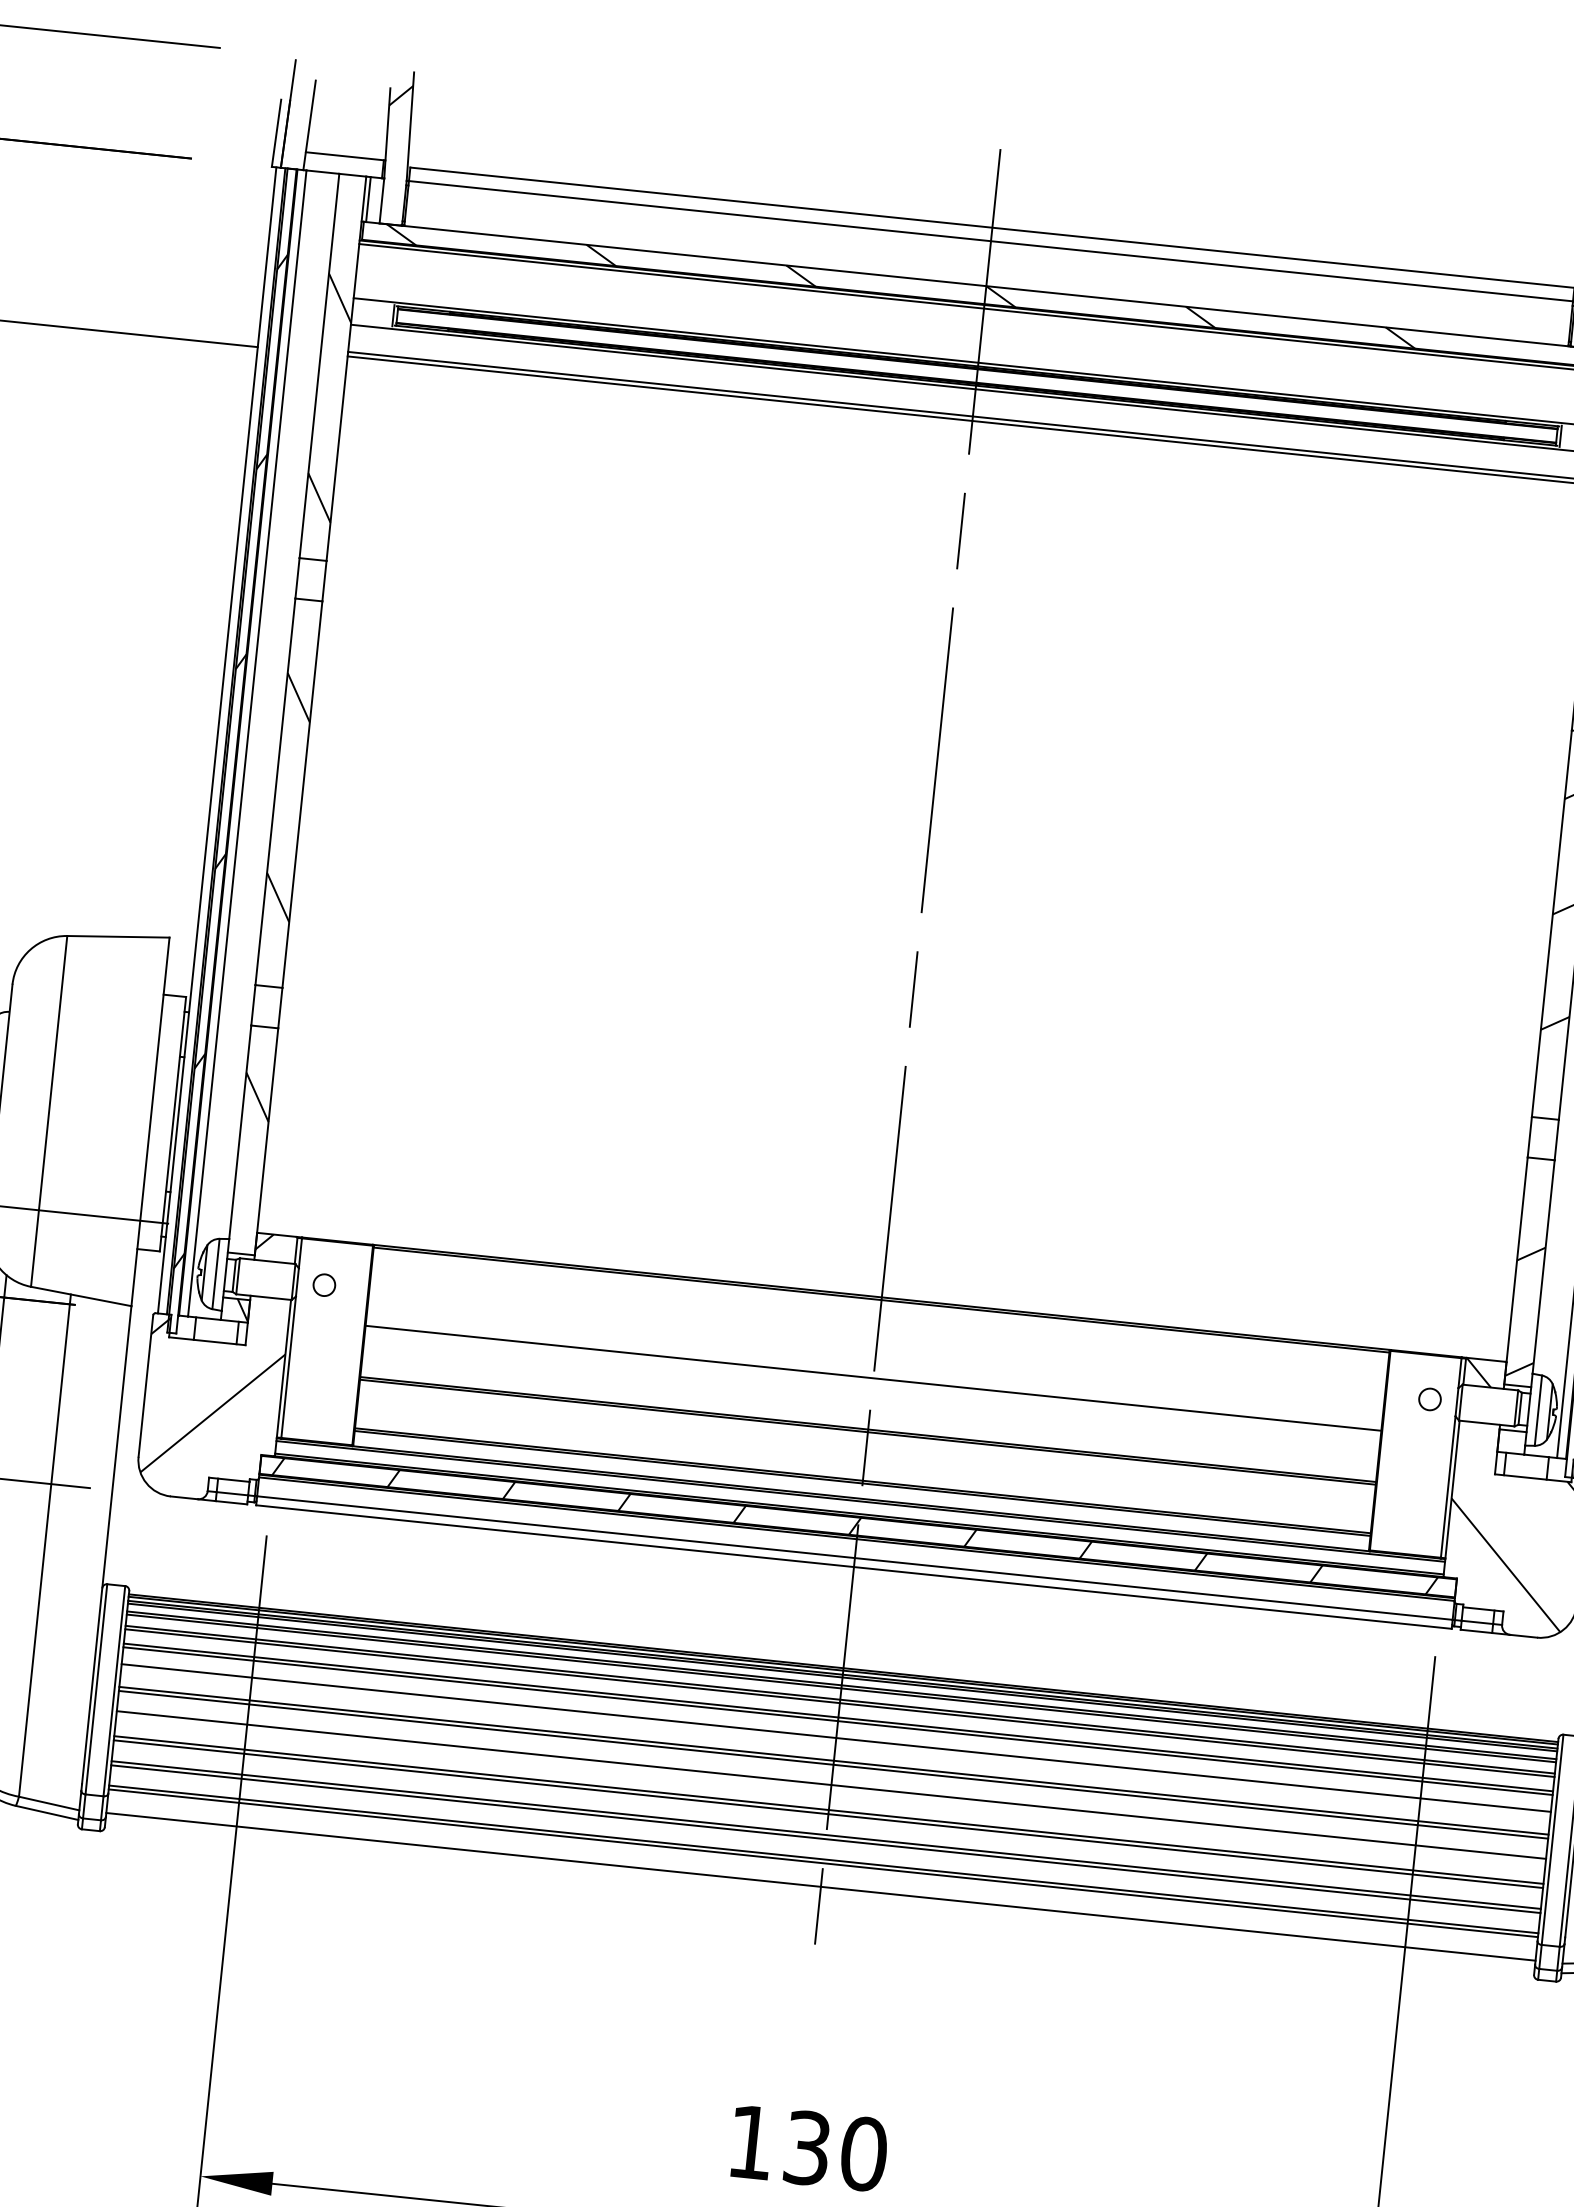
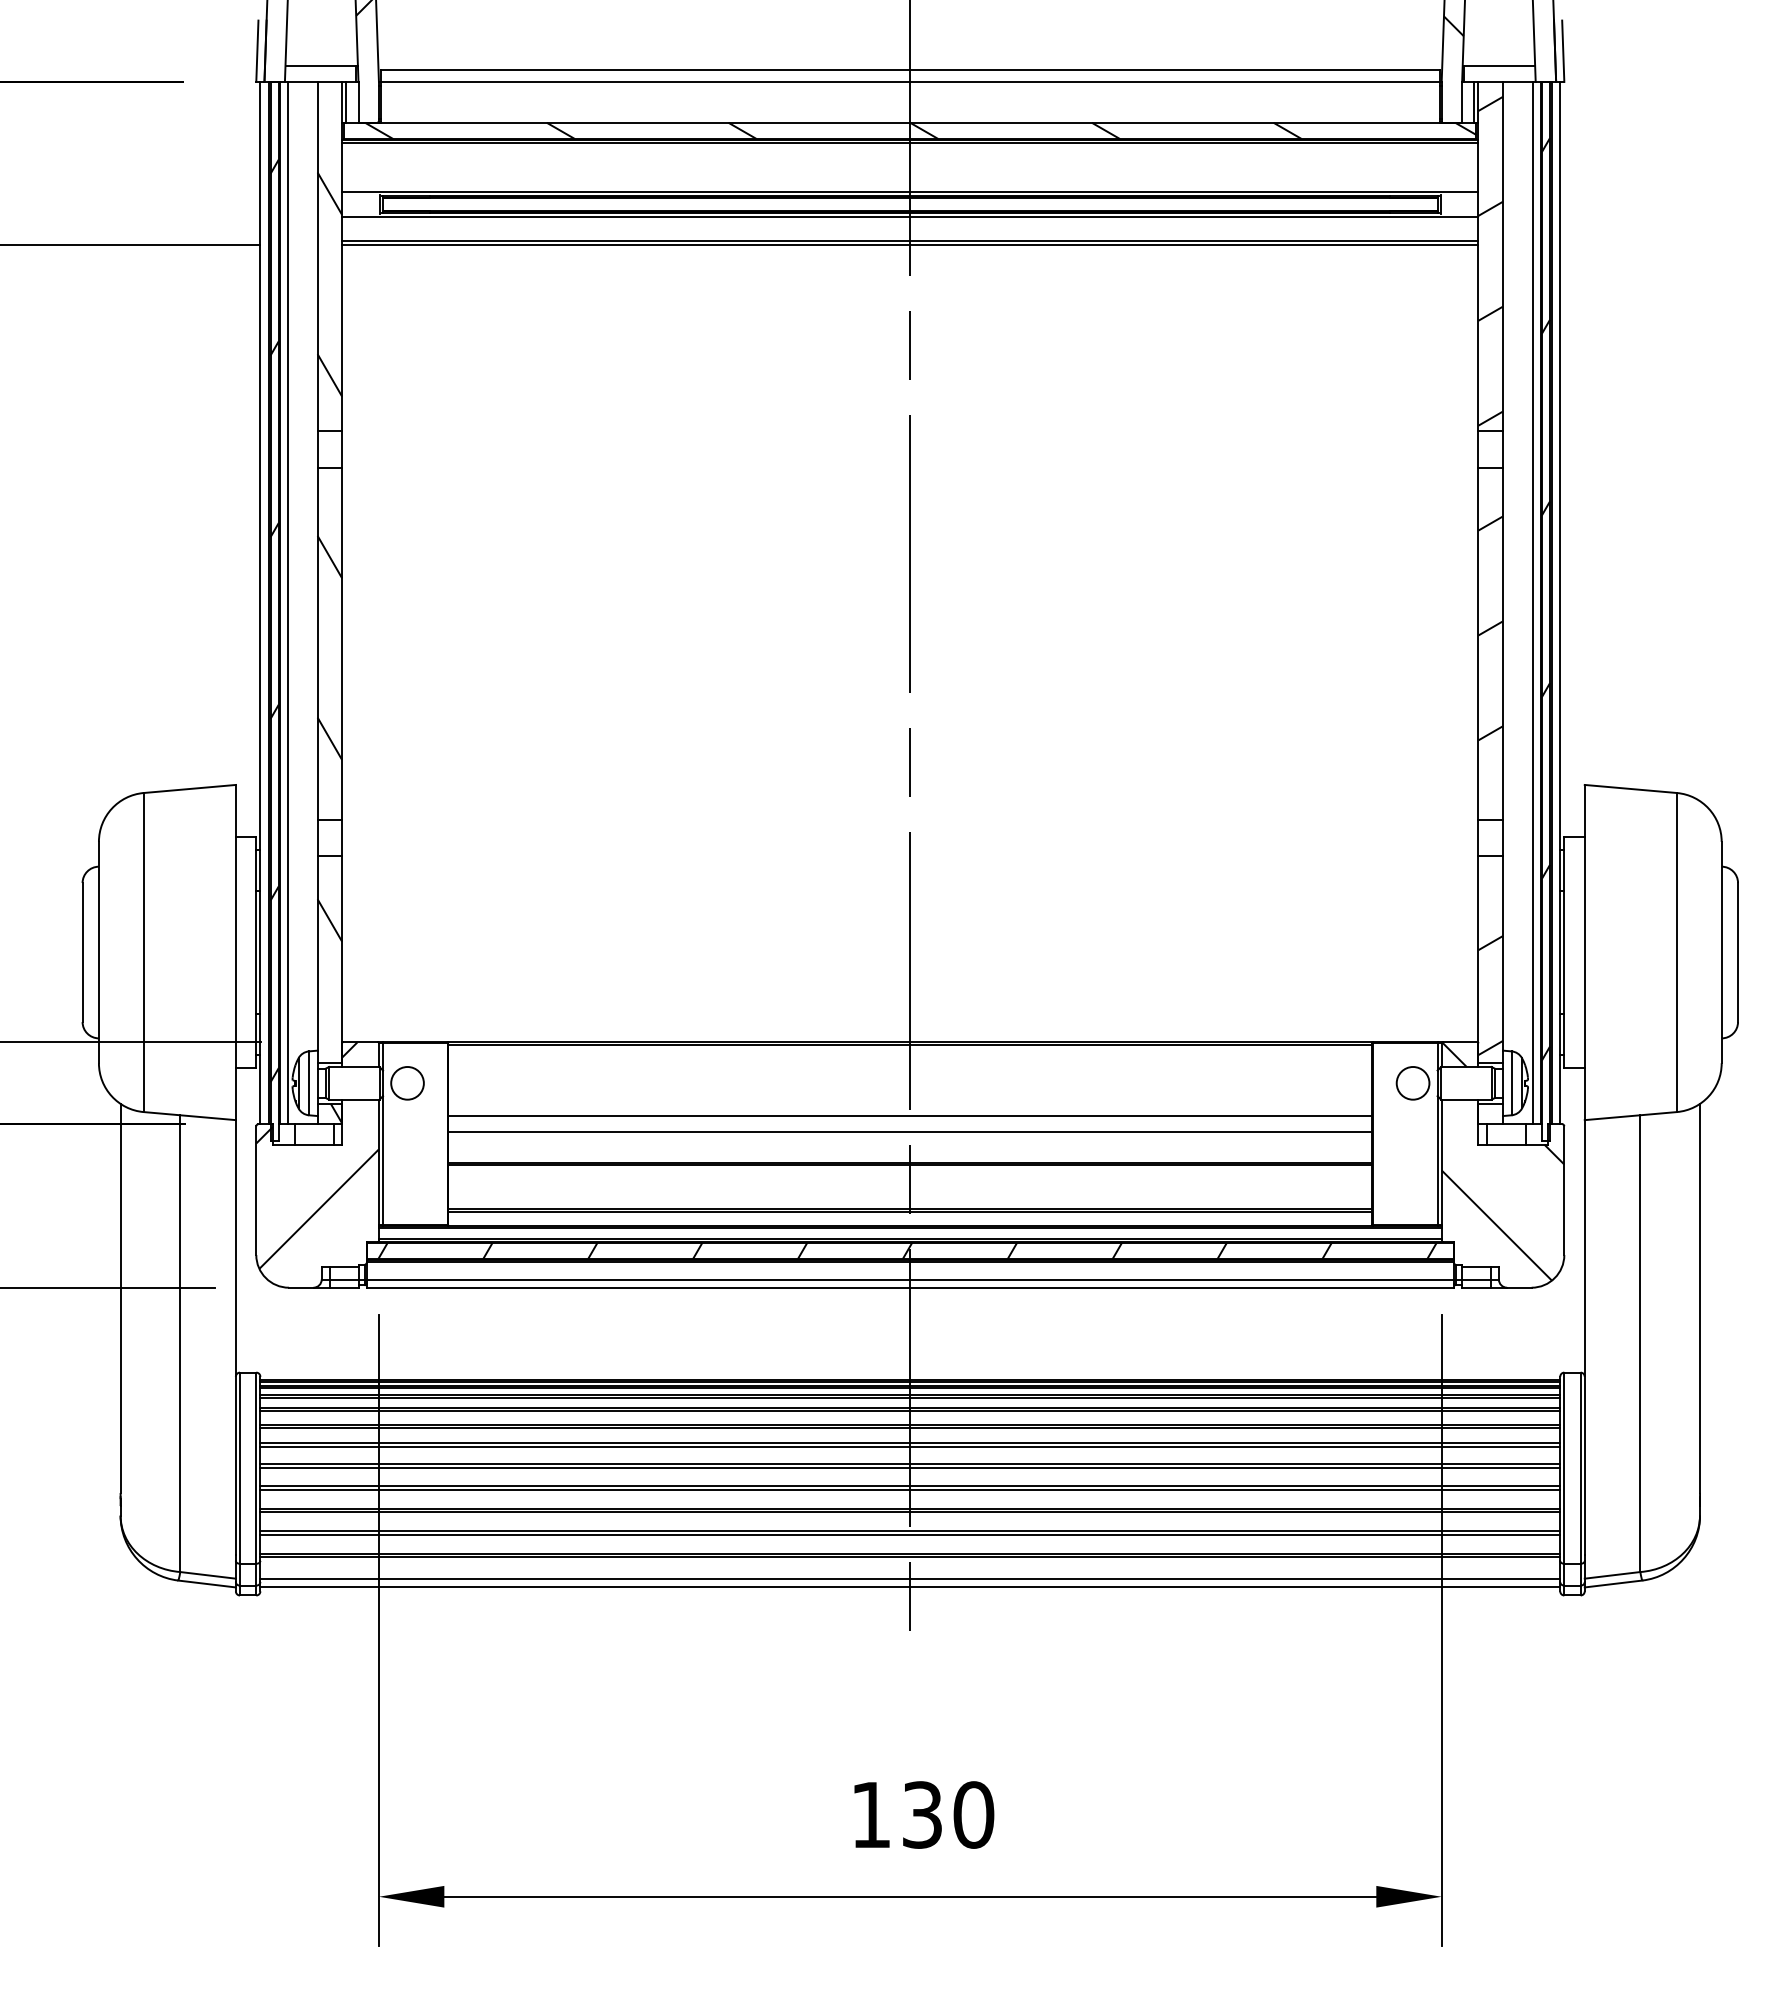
circle: (324, 1285) -> (407, 1083), size x1.67
line: (871, 1396) -> (910, 1132), added
circle: (1429, 1399) -> (1412, 1083), size x1.67
line: (836, 1741) -> (910, 1446), added
line: (831, 1788) -> (910, 1489), added
line: (820, 1896) -> (910, 1587), added

